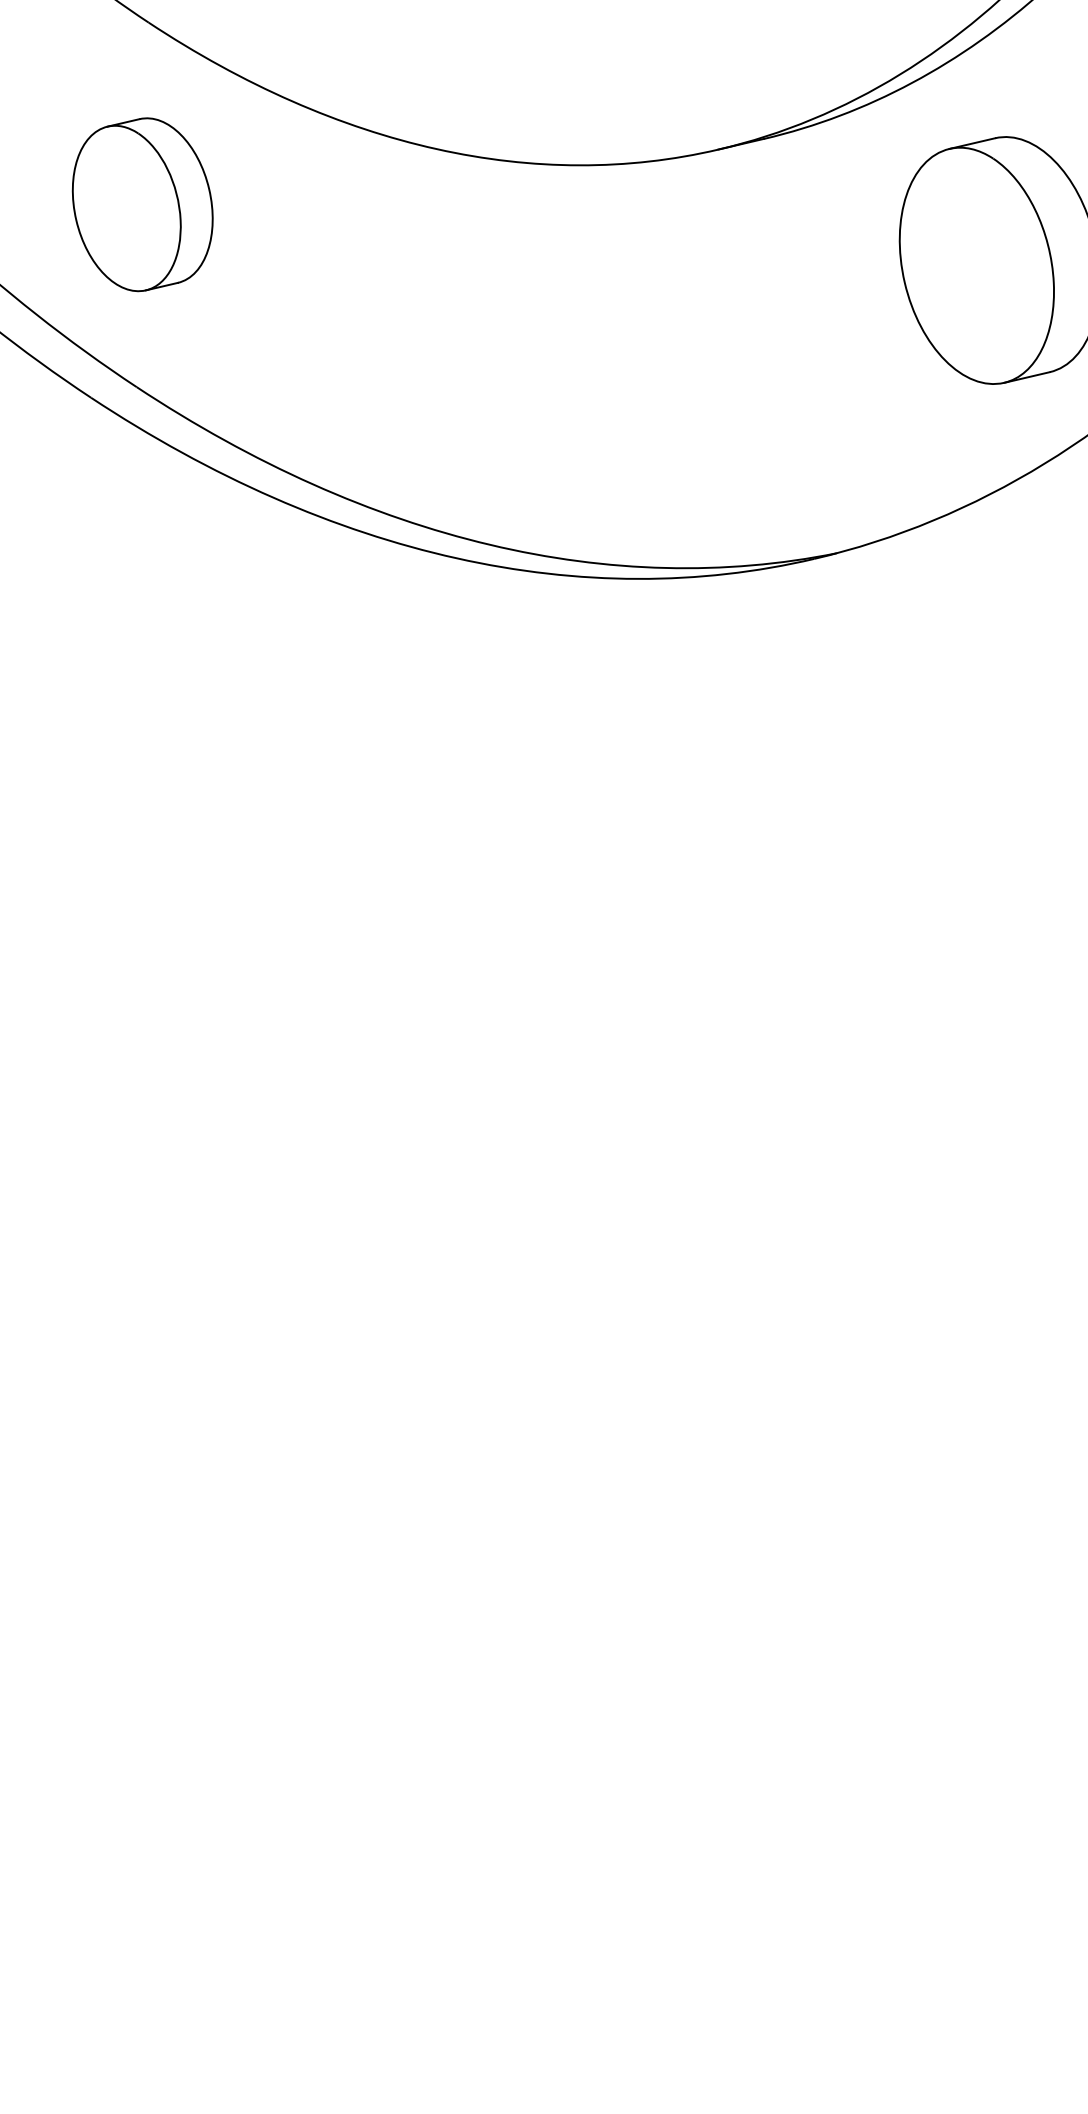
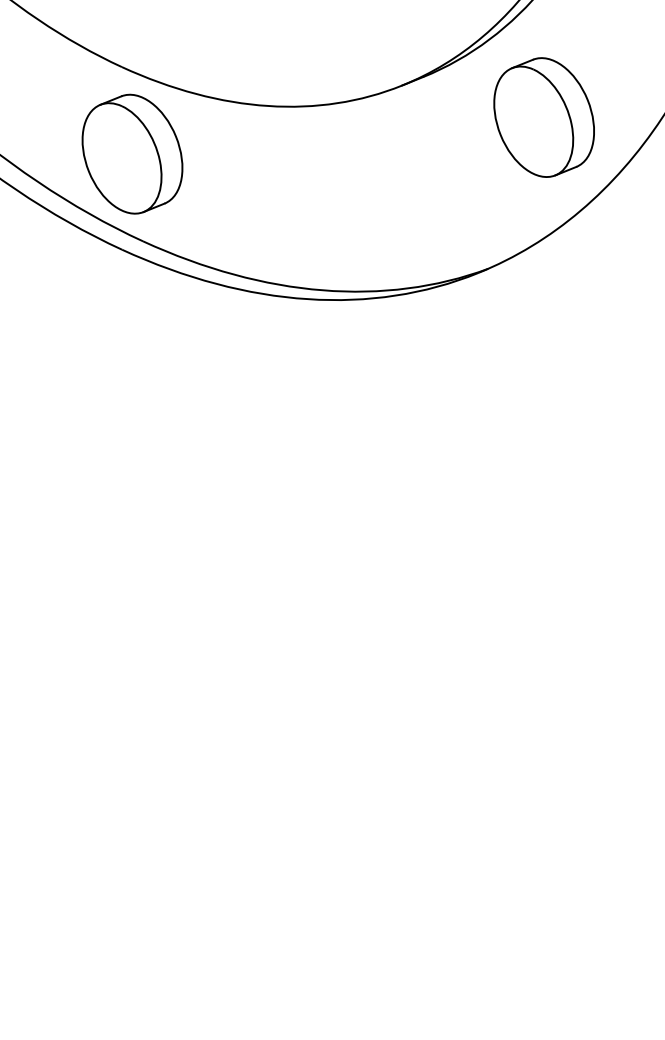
part: (142, 203) -> (132, 153), size x1.43

